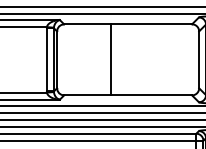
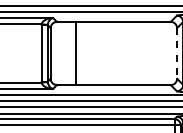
line: (110, 59) -> (75, 53), moved
line: (199, 59) -> (177, 53), solid -> dashed

